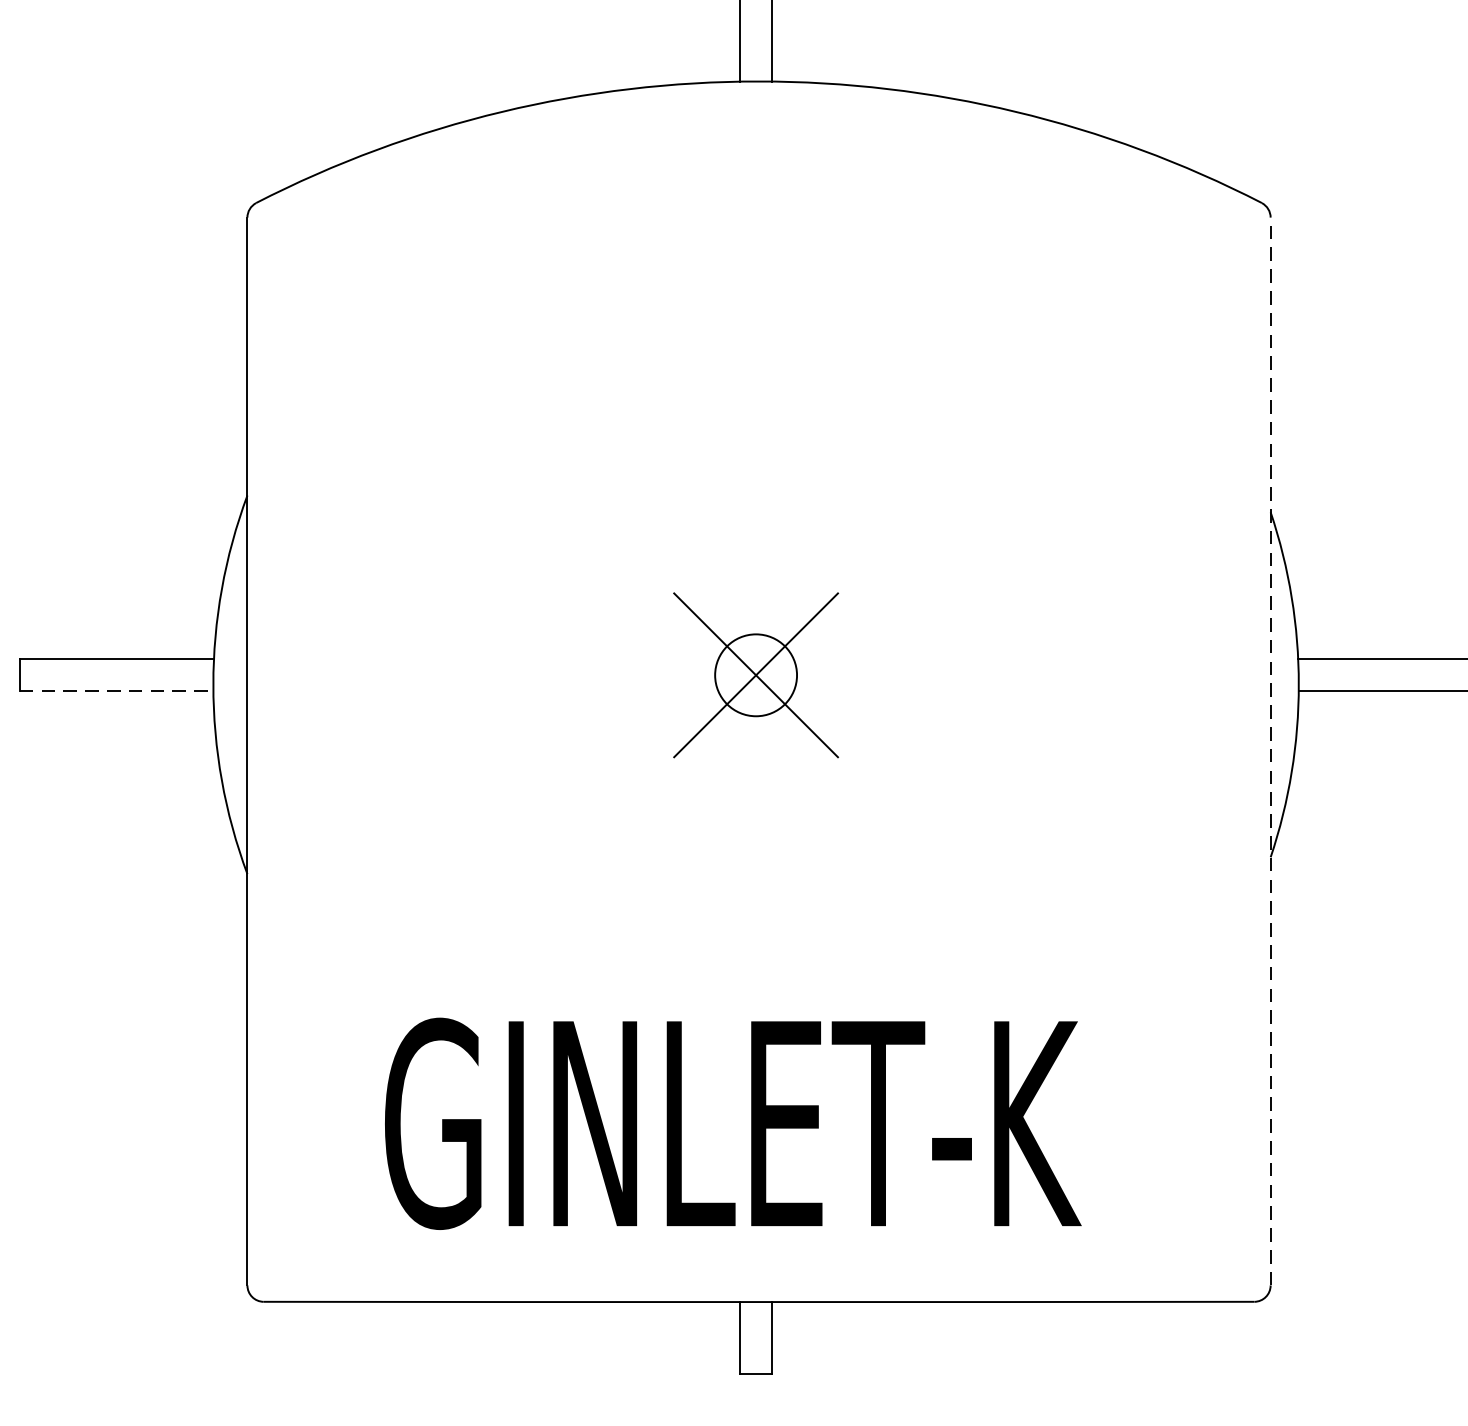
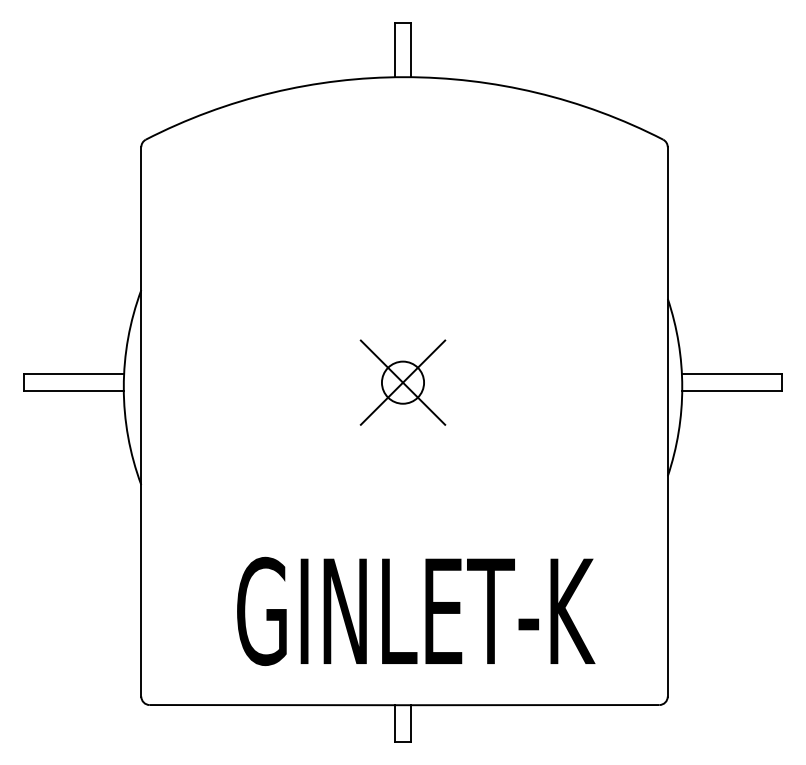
line: (117, 690) -> (74, 390), dashed -> solid
line: (1270, 750) -> (667, 421), dashed -> solid
text: (733, 1121) -> (416, 610), moved

